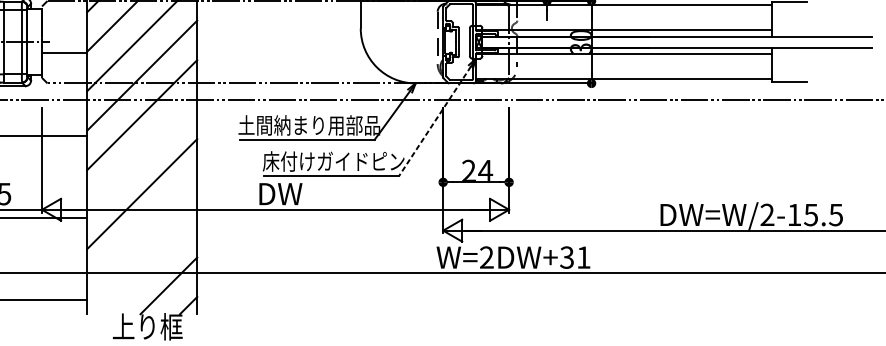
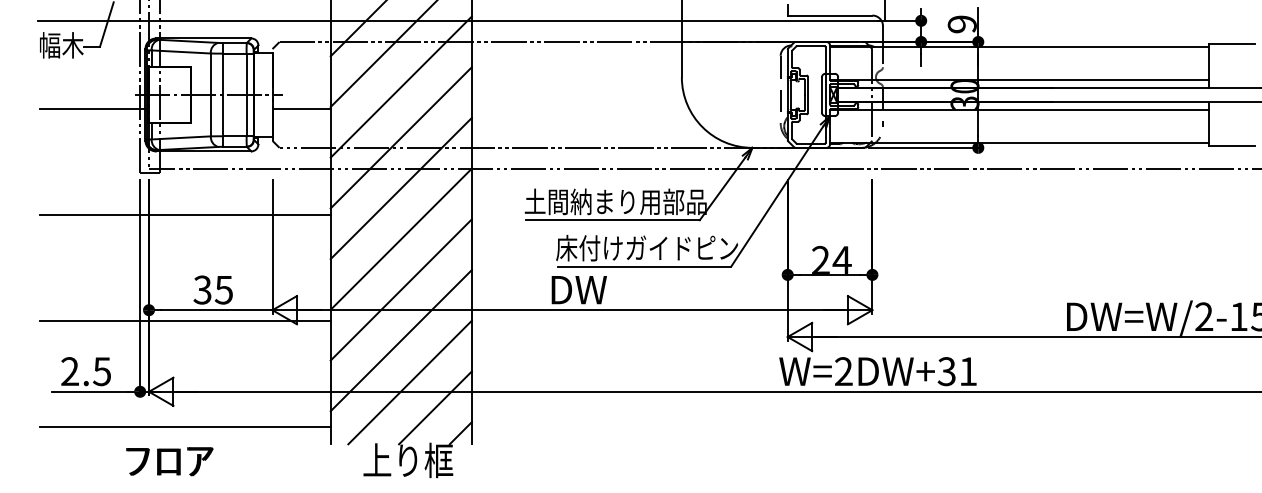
line: (435, 121) -> (777, 196), dashed -> solid
line: (141, 153) -> (400, 238), added
line: (141, 233) -> (400, 340), added
line: (148, 266) -> (409, 382), added

